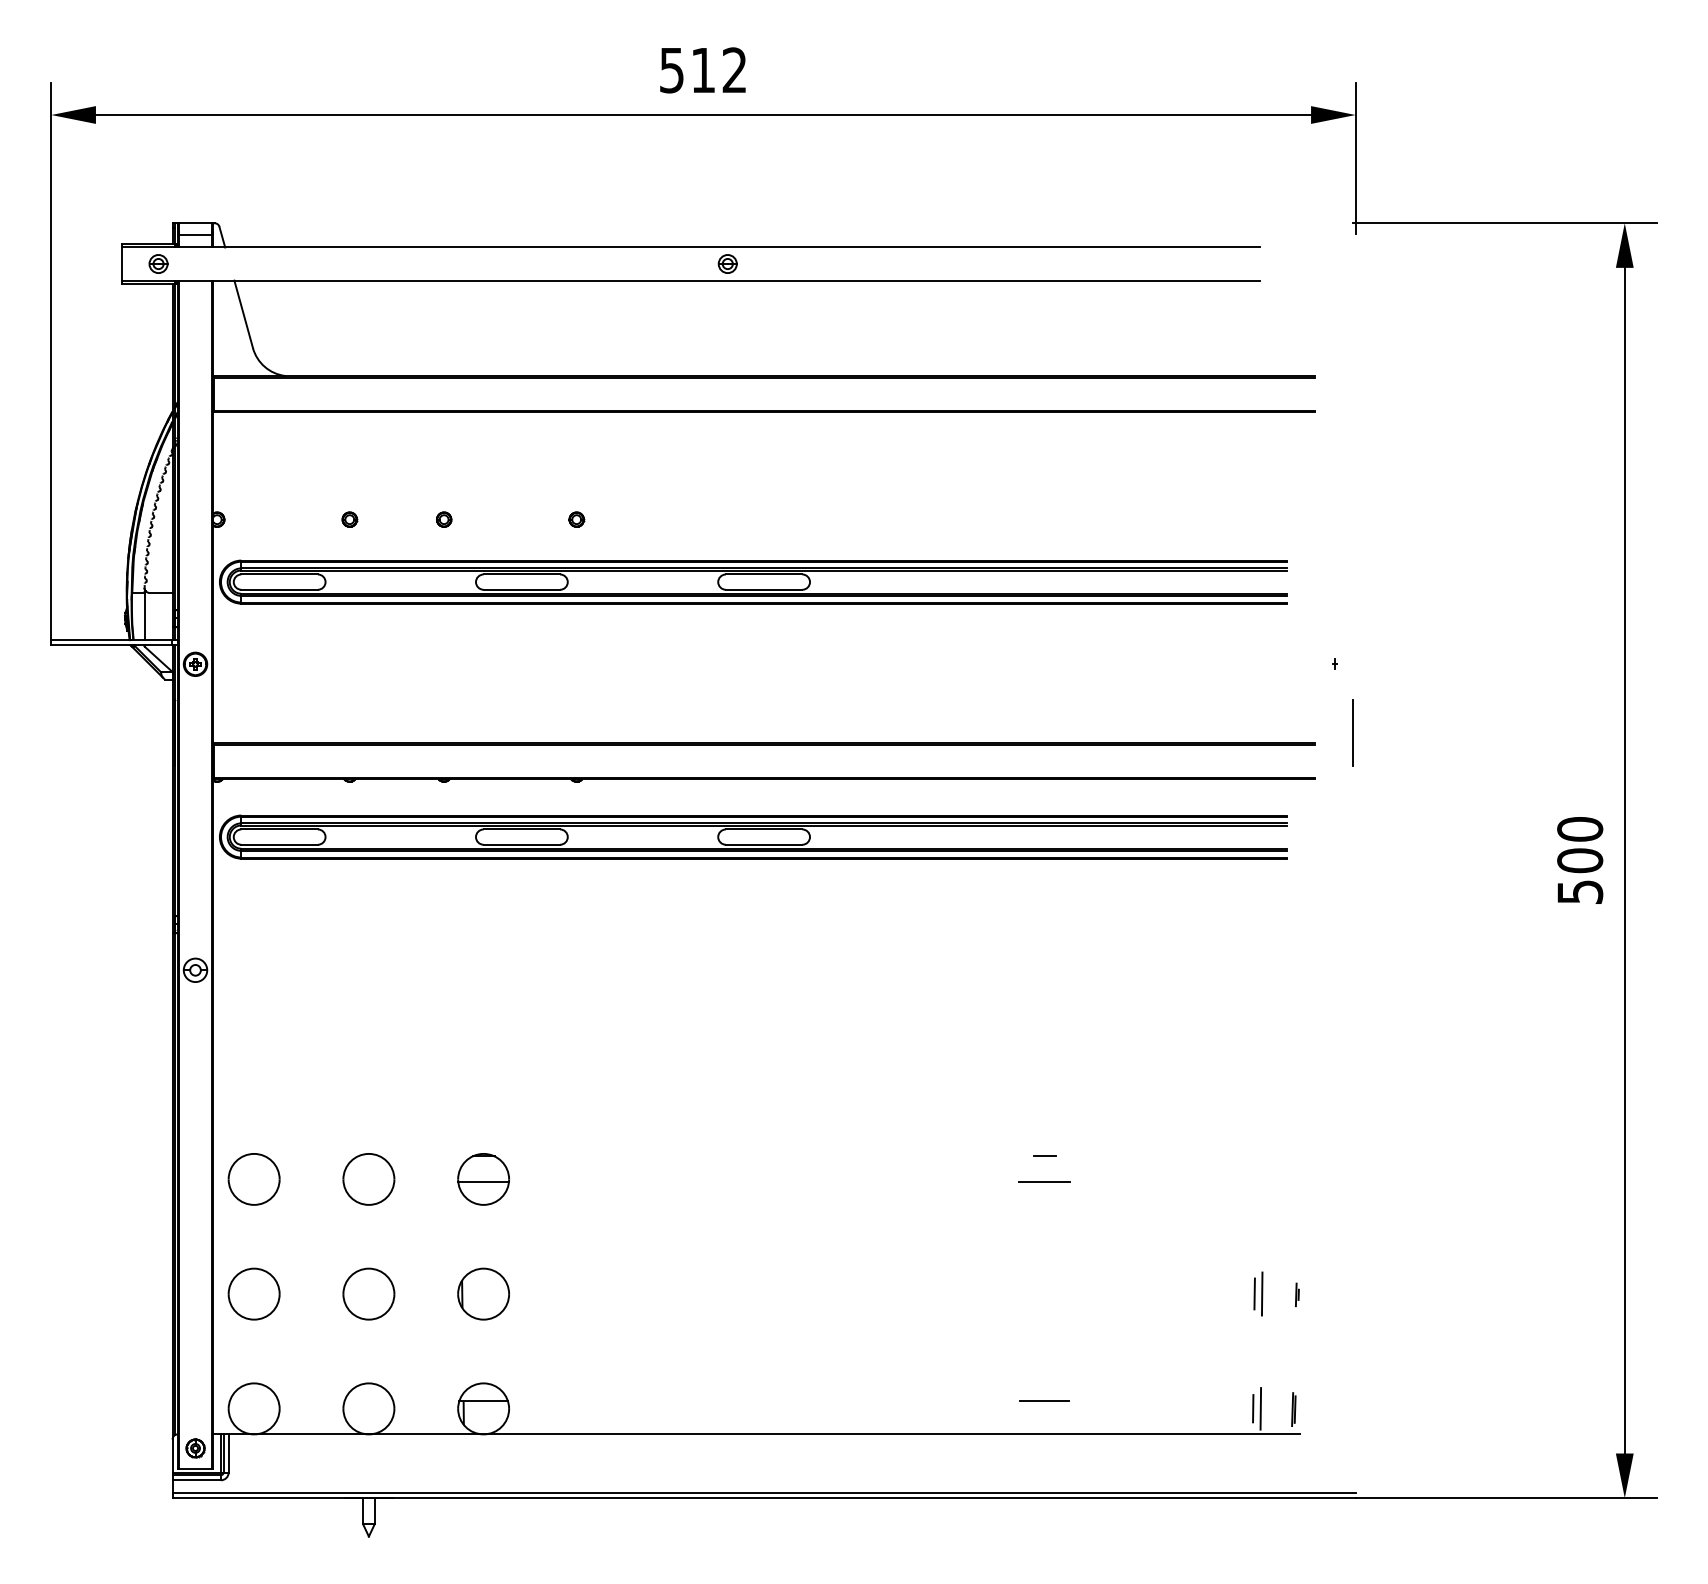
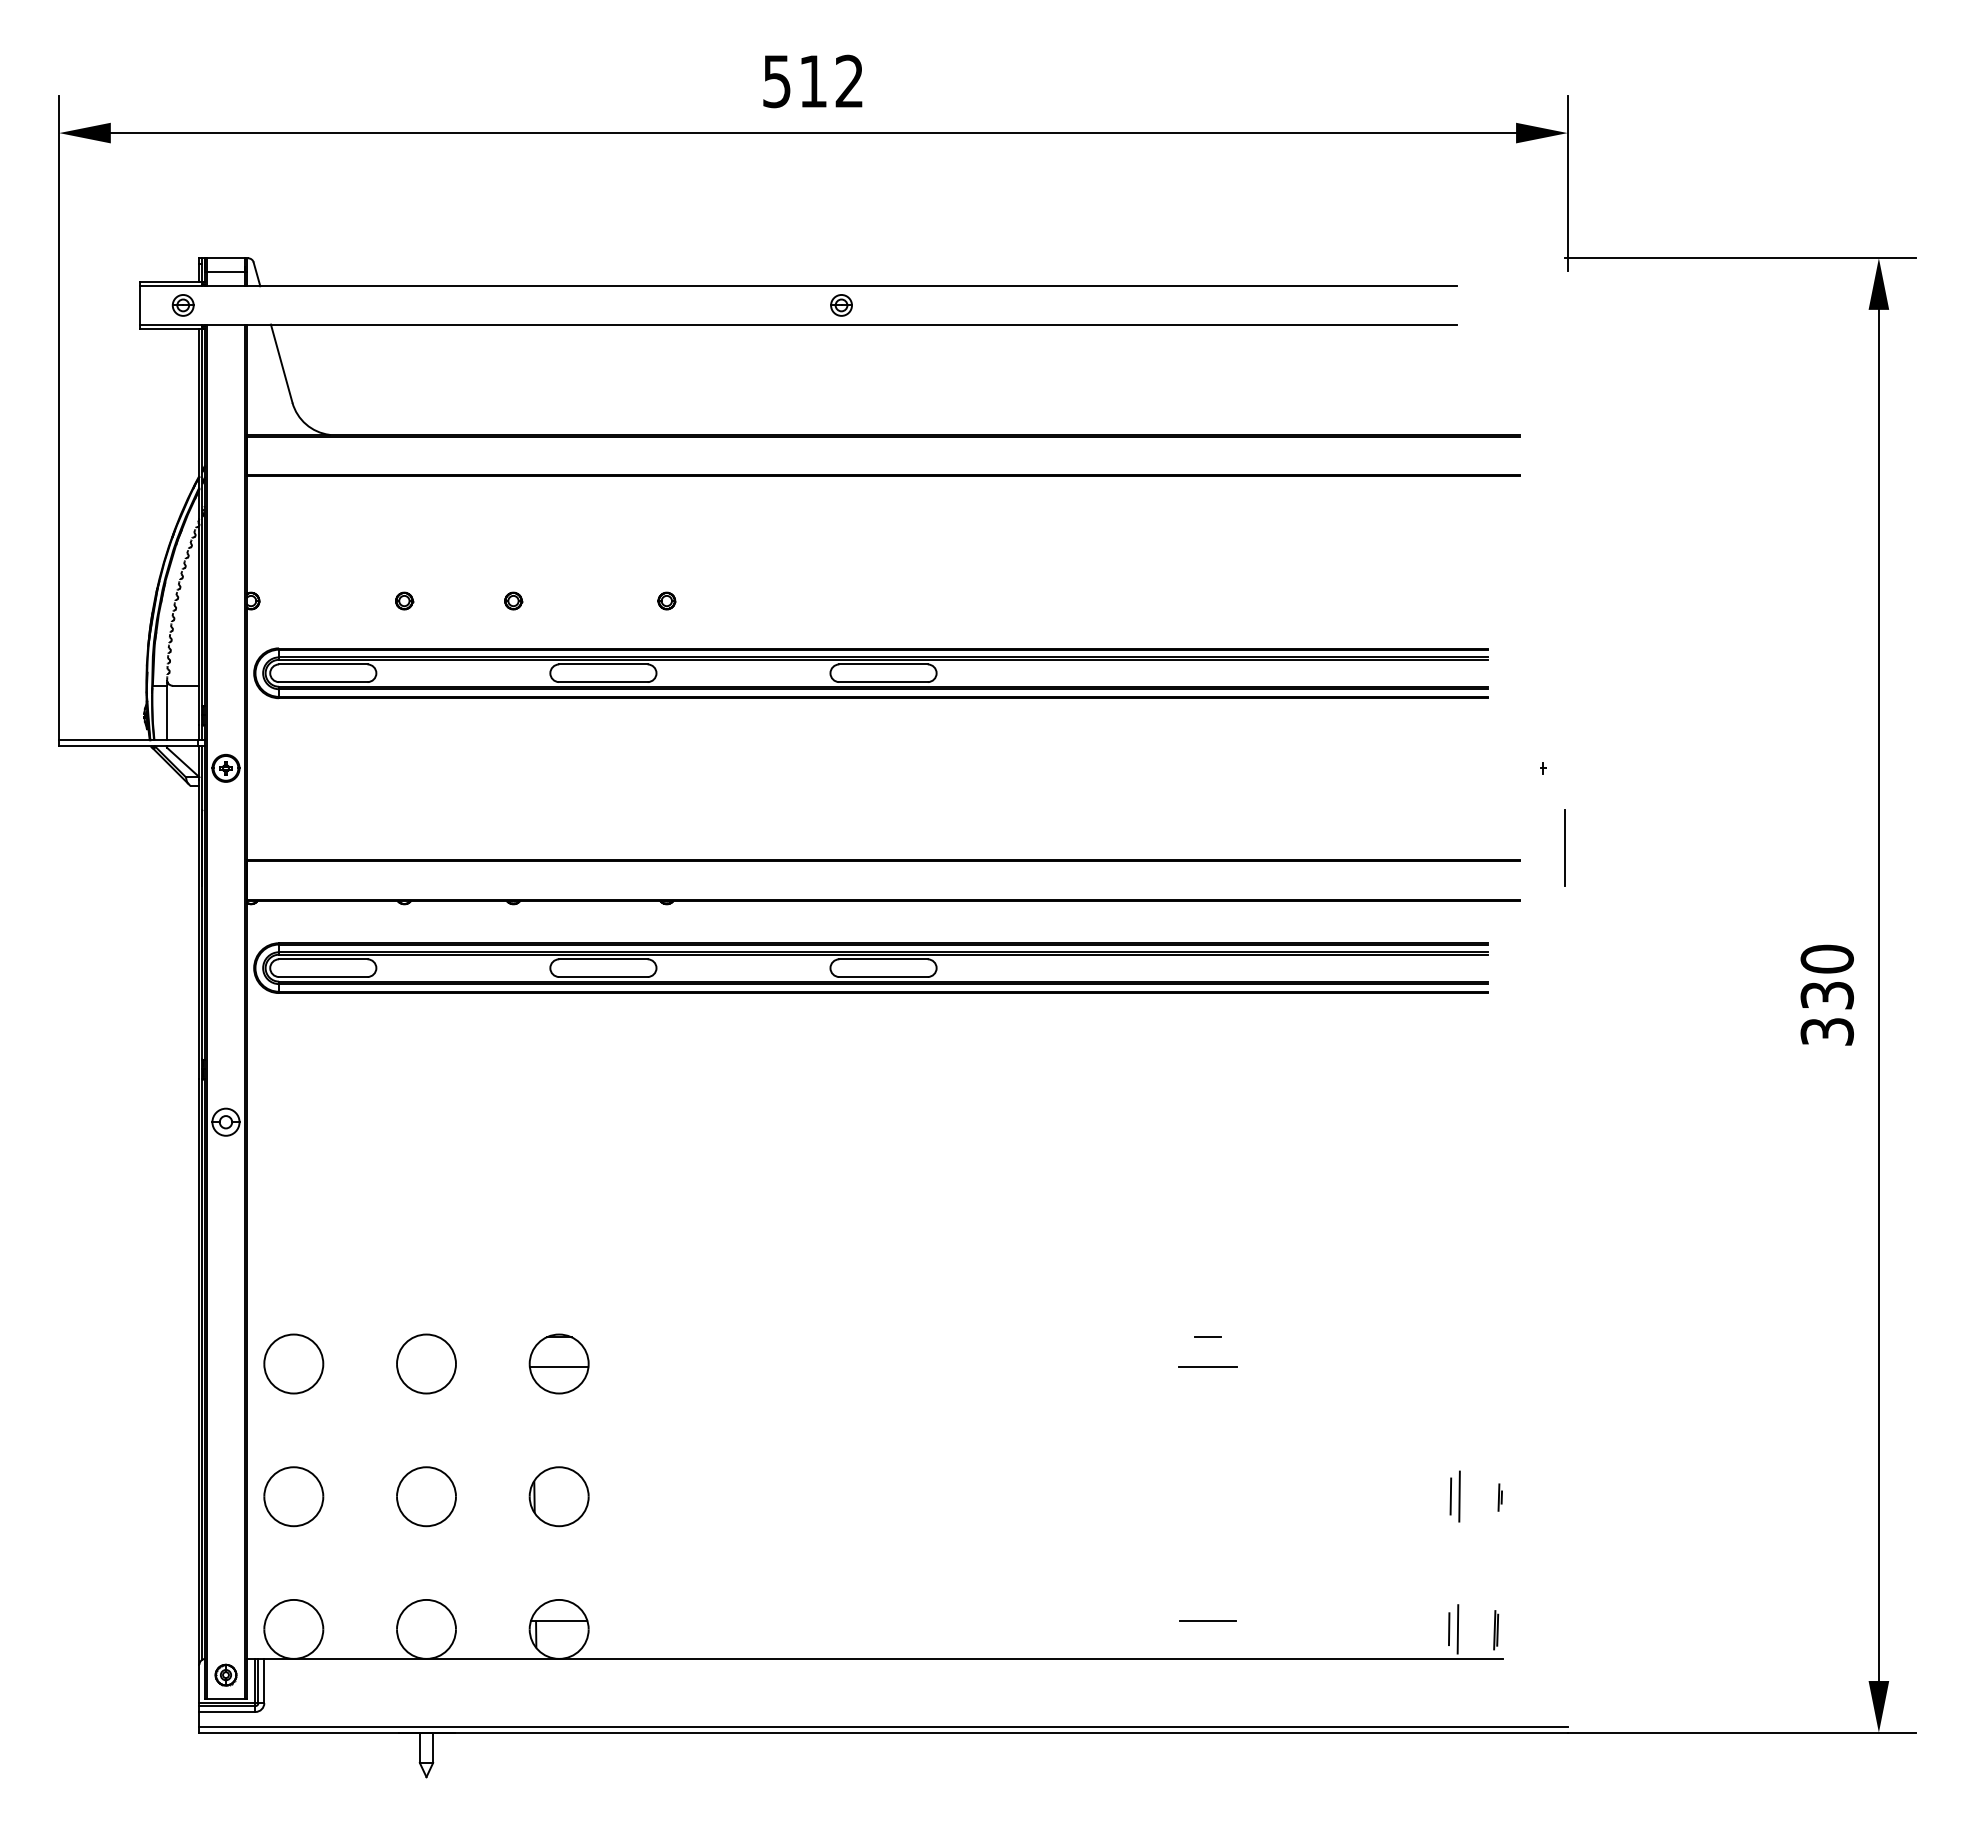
text: (1579, 876) -> (1826, 1013), 500 -> 330

